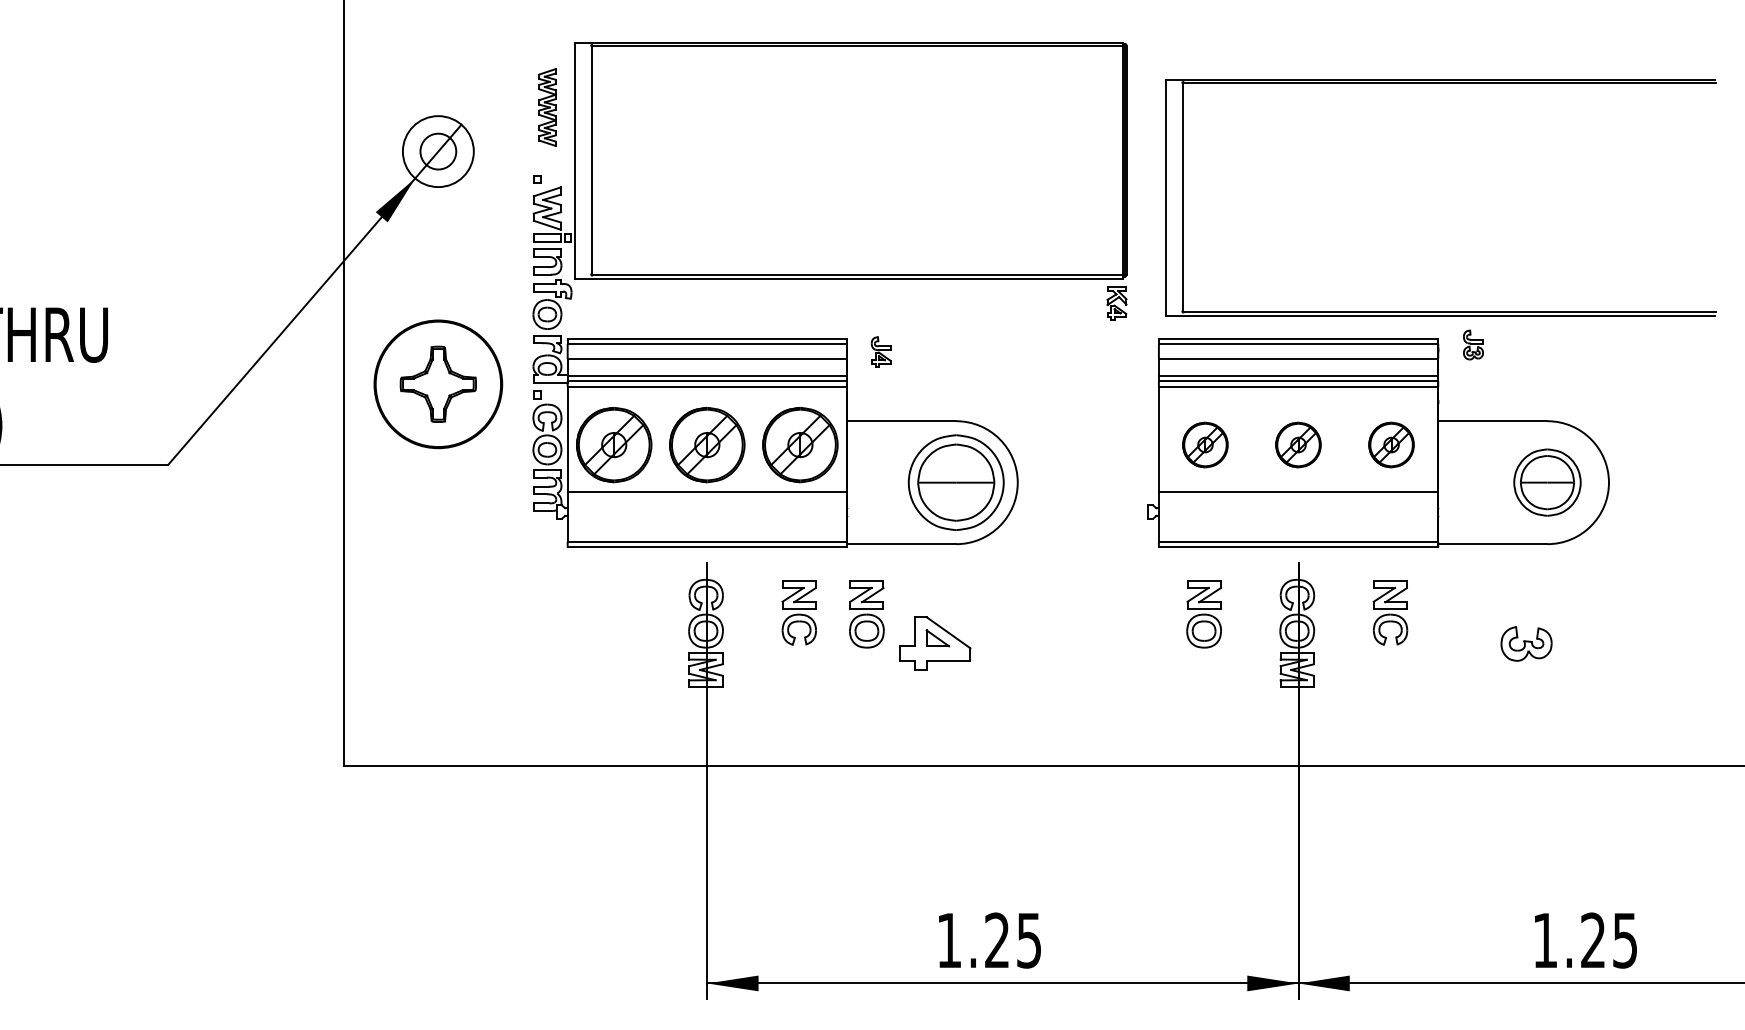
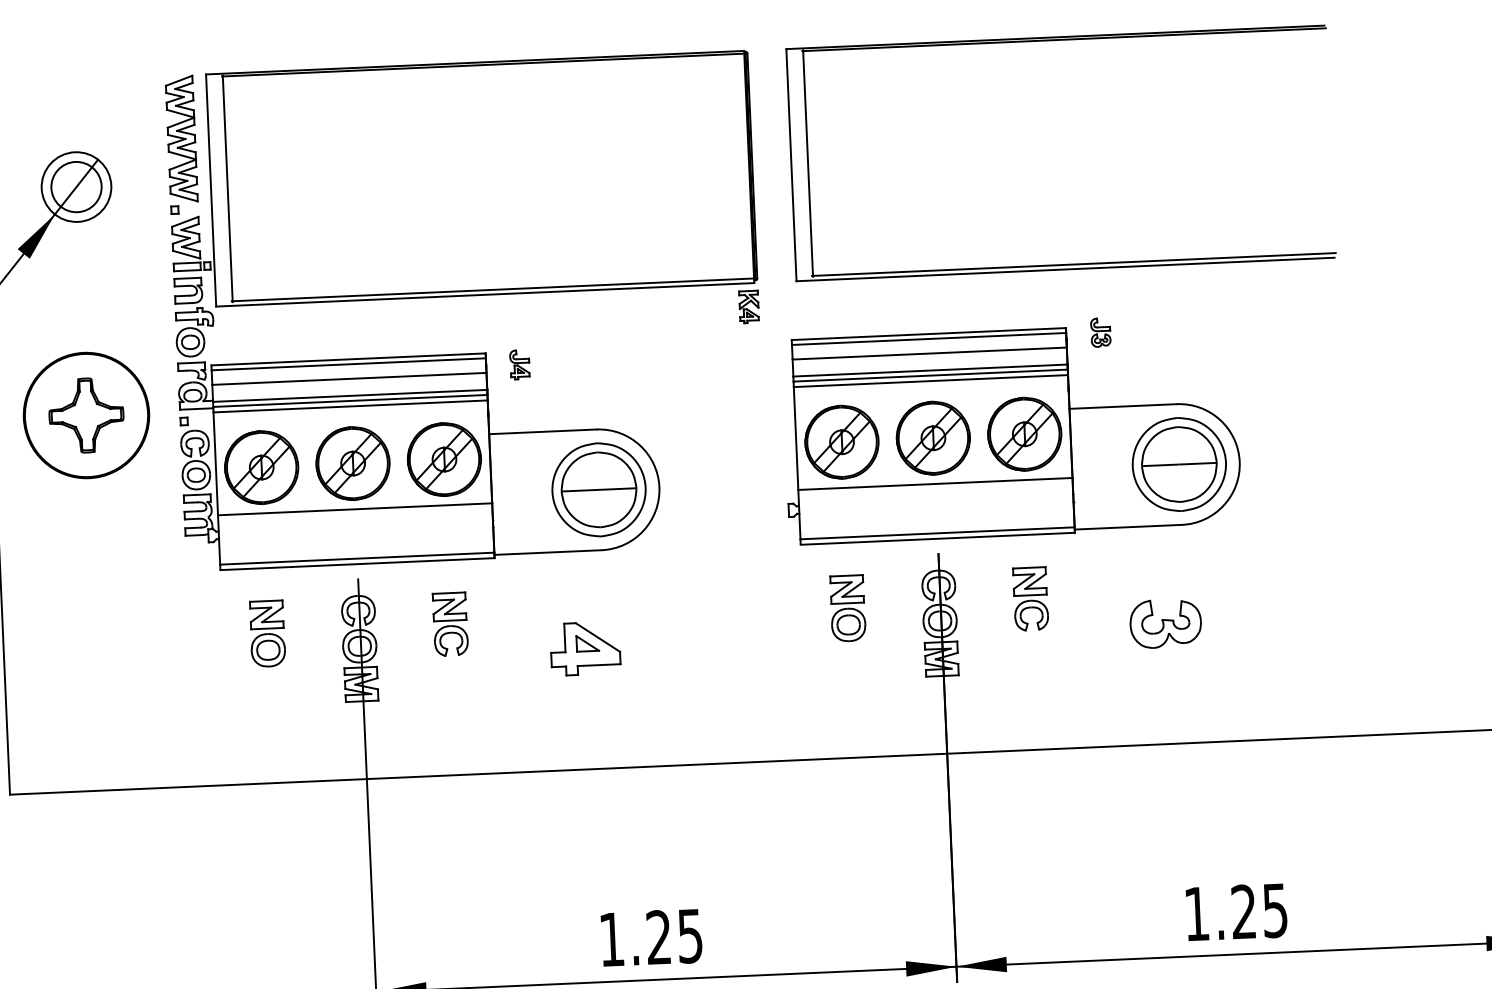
part: (1440, 83) -> (1055, 40), moved
part: (547, 107) -> (181, 139), size x1.67
circle: (437, 151) -> (75, 187), size x1.43
part: (1205, 444) -> (842, 441), size x1.67
part: (1298, 444) -> (933, 437), size x1.67
part: (1391, 444) -> (1024, 433), size x1.67
part: (1547, 482) -> (1179, 464), size x1.43
part: (866, 614) -> (267, 633), moved
part: (1526, 643) -> (1165, 623), size x1.43

